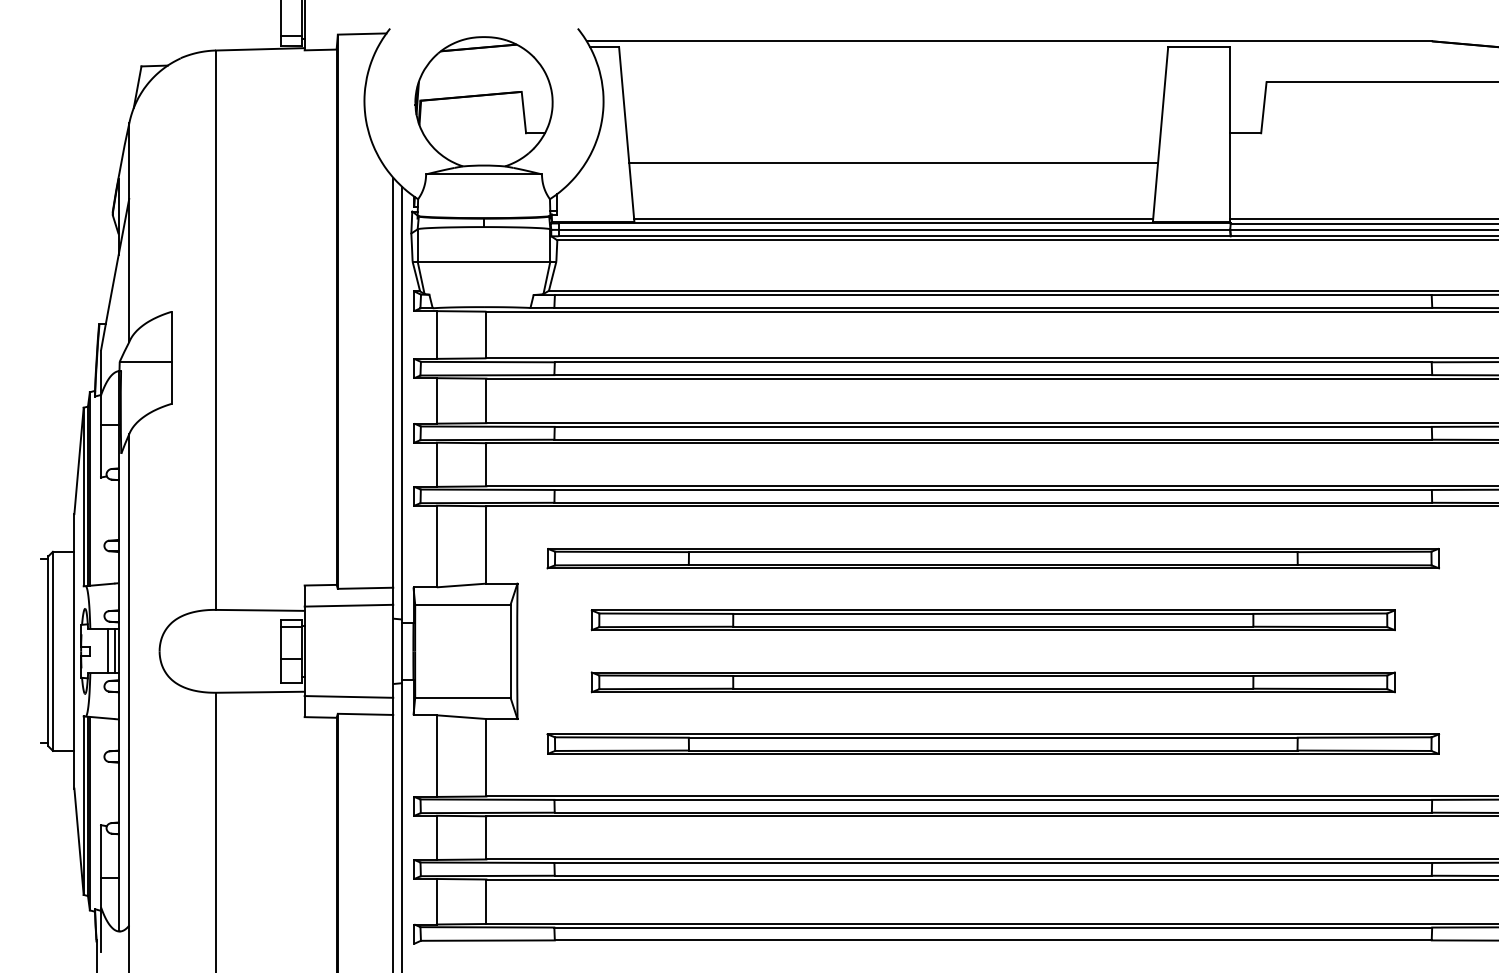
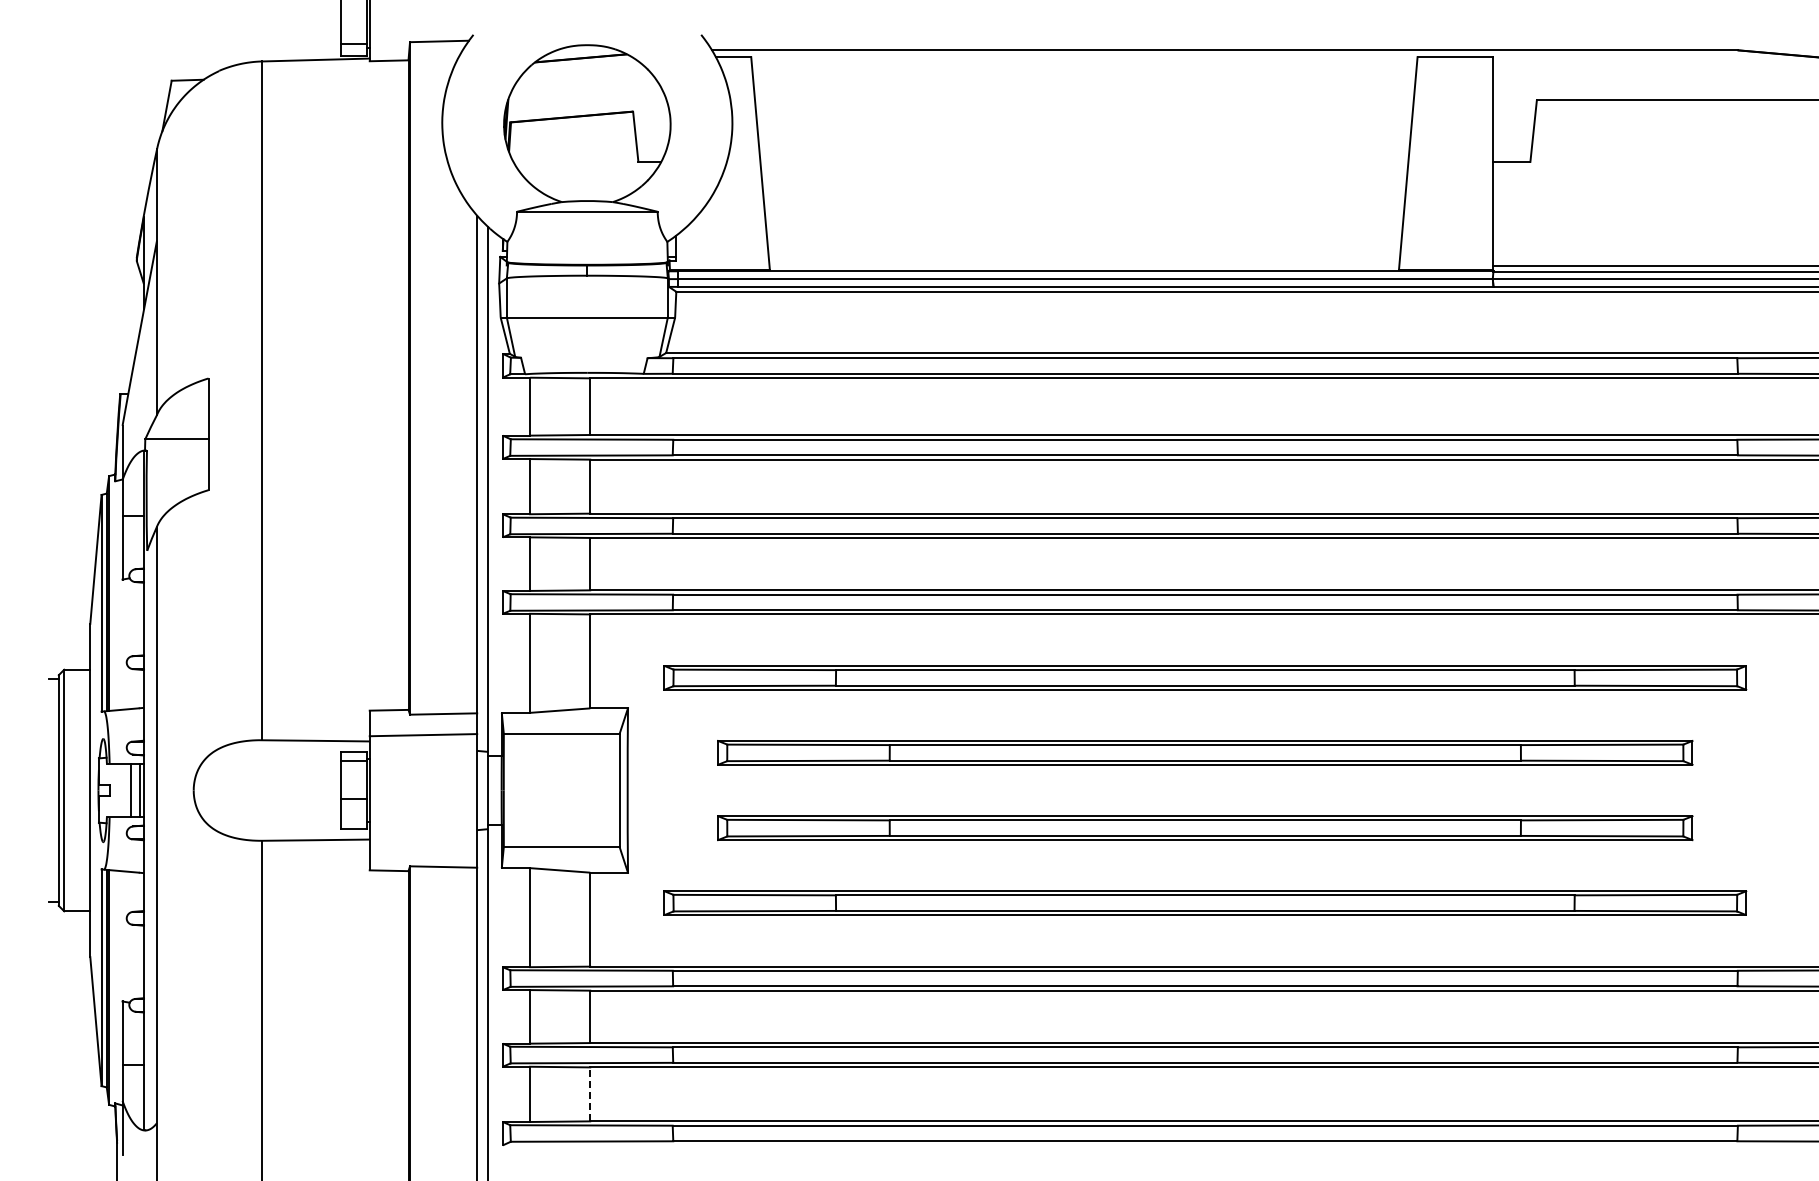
line: (893, 163) -> (1084, 198), removed
line: (893, 218) -> (1084, 265), removed
line: (348, 696) -> (423, 845), removed
line: (486, 901) -> (590, 1094), solid -> dashed

